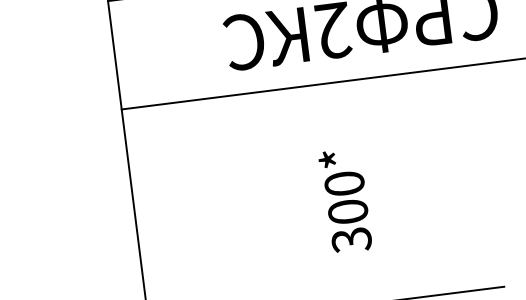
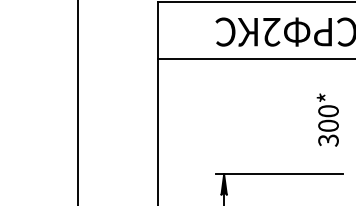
text: (344, 199) -> (327, 119), moved

